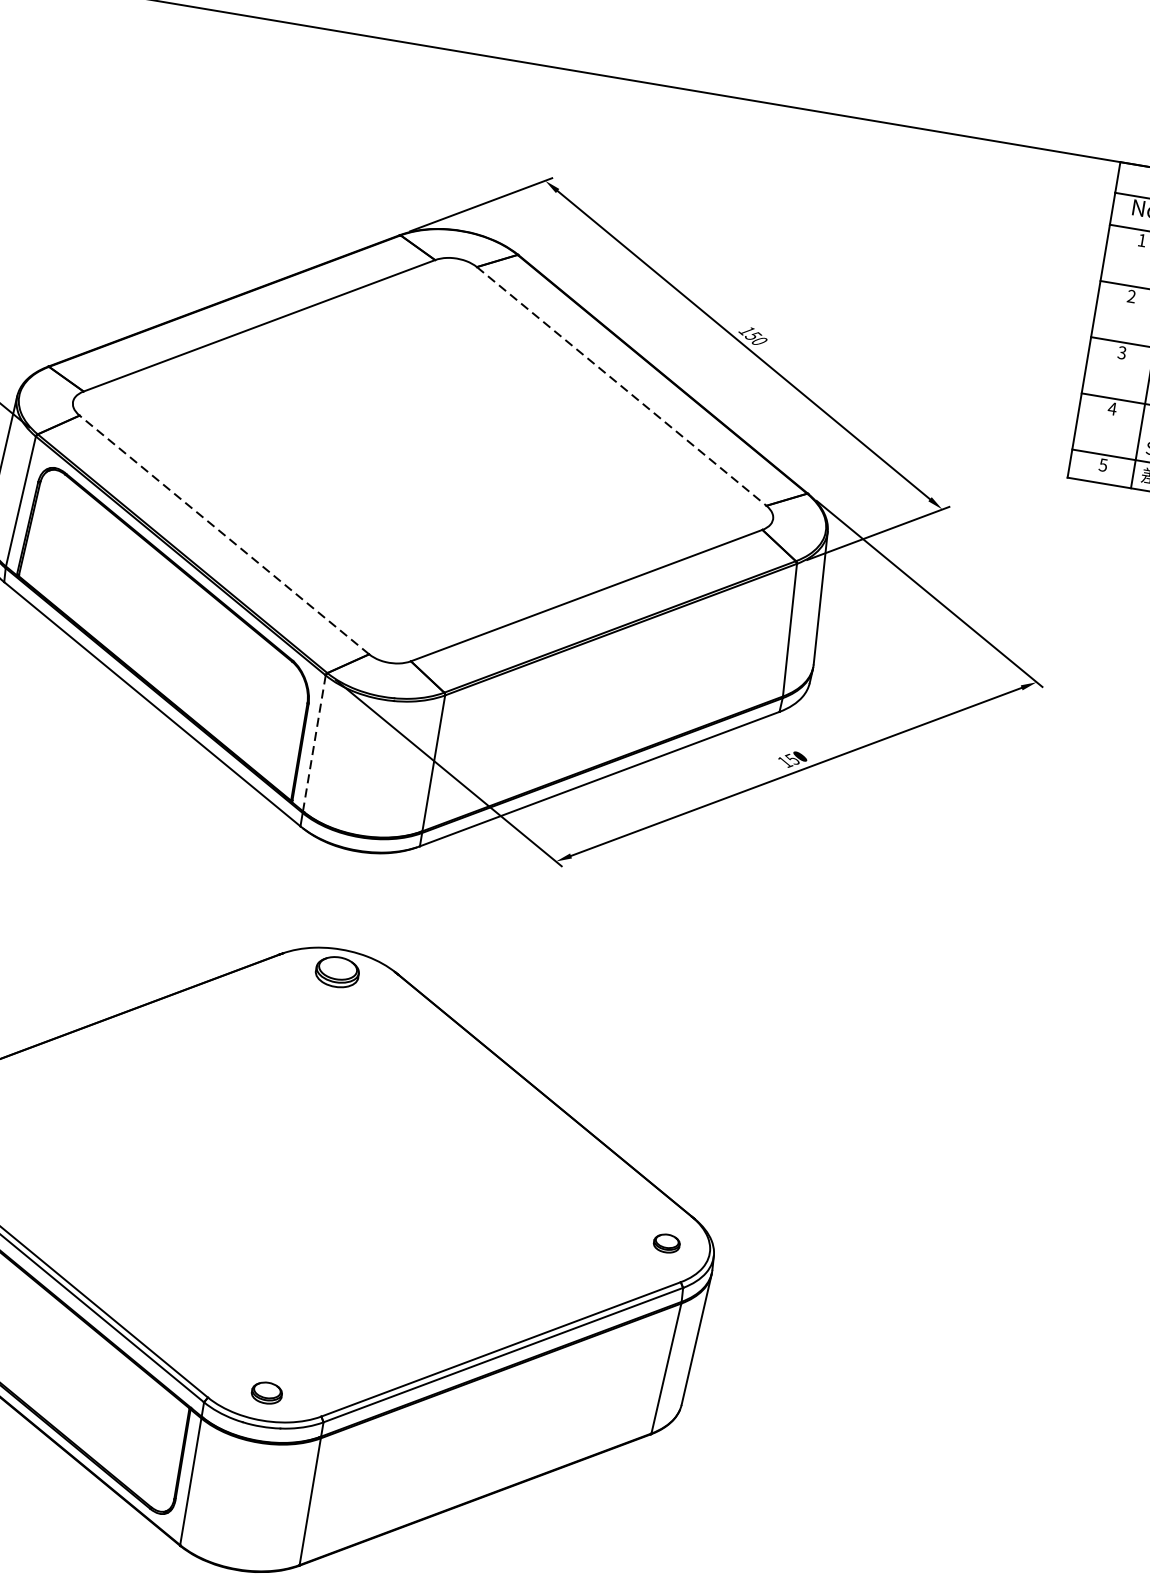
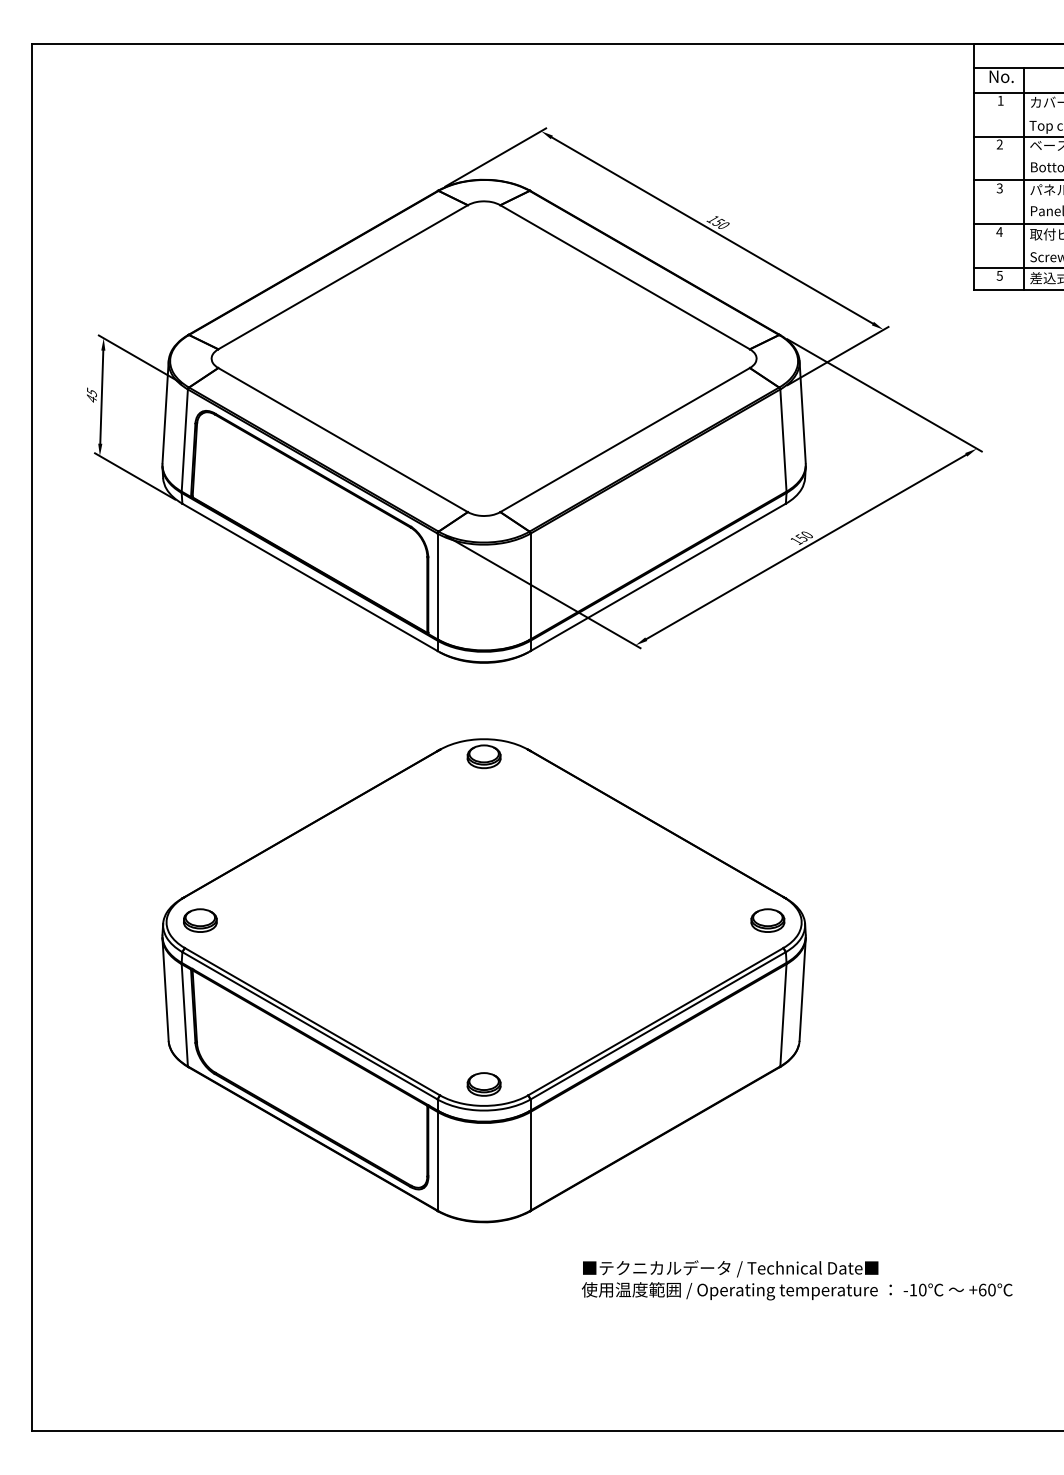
line: (622, 386) -> (625, 277), dashed -> solid
line: (223, 534) -> (342, 439), dashed -> solid
line: (314, 743) -> (437, 586), dashed -> solid
part: (666, 1243) -> (767, 920), size x1.67
part: (266, 1392) -> (483, 1084), size x1.43

